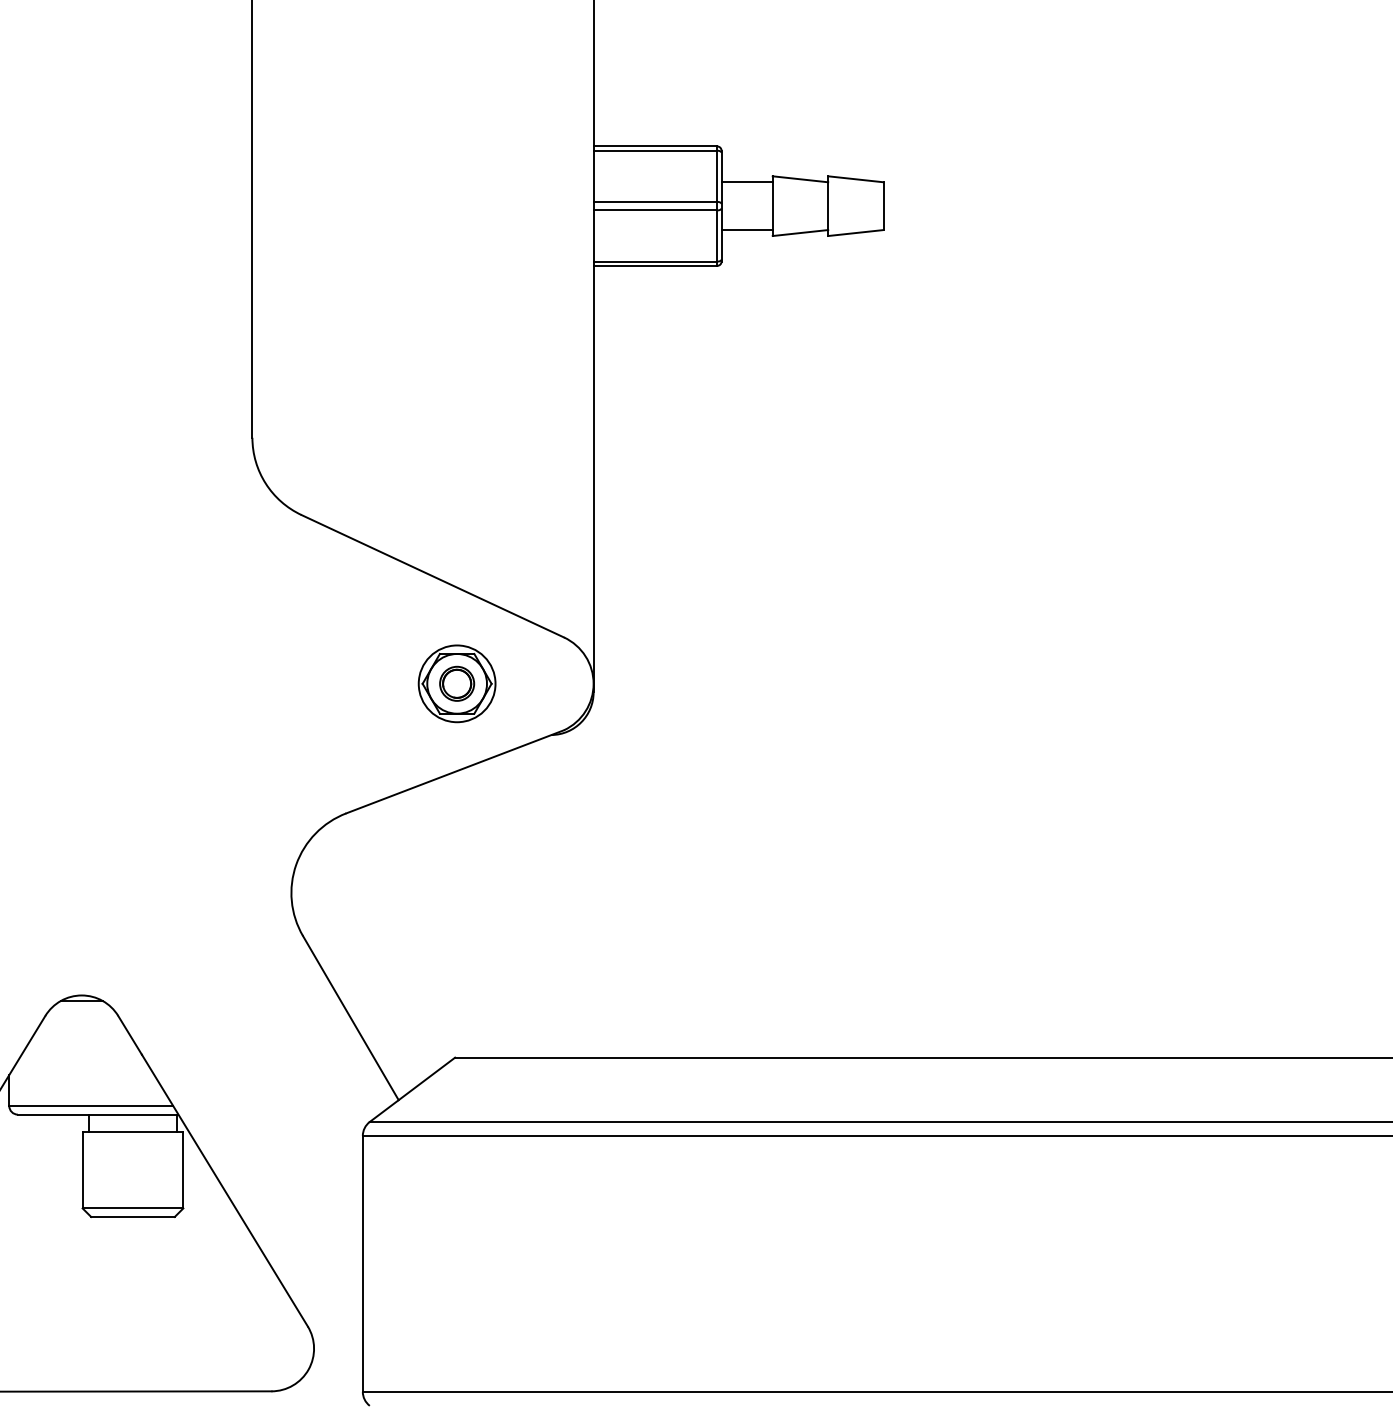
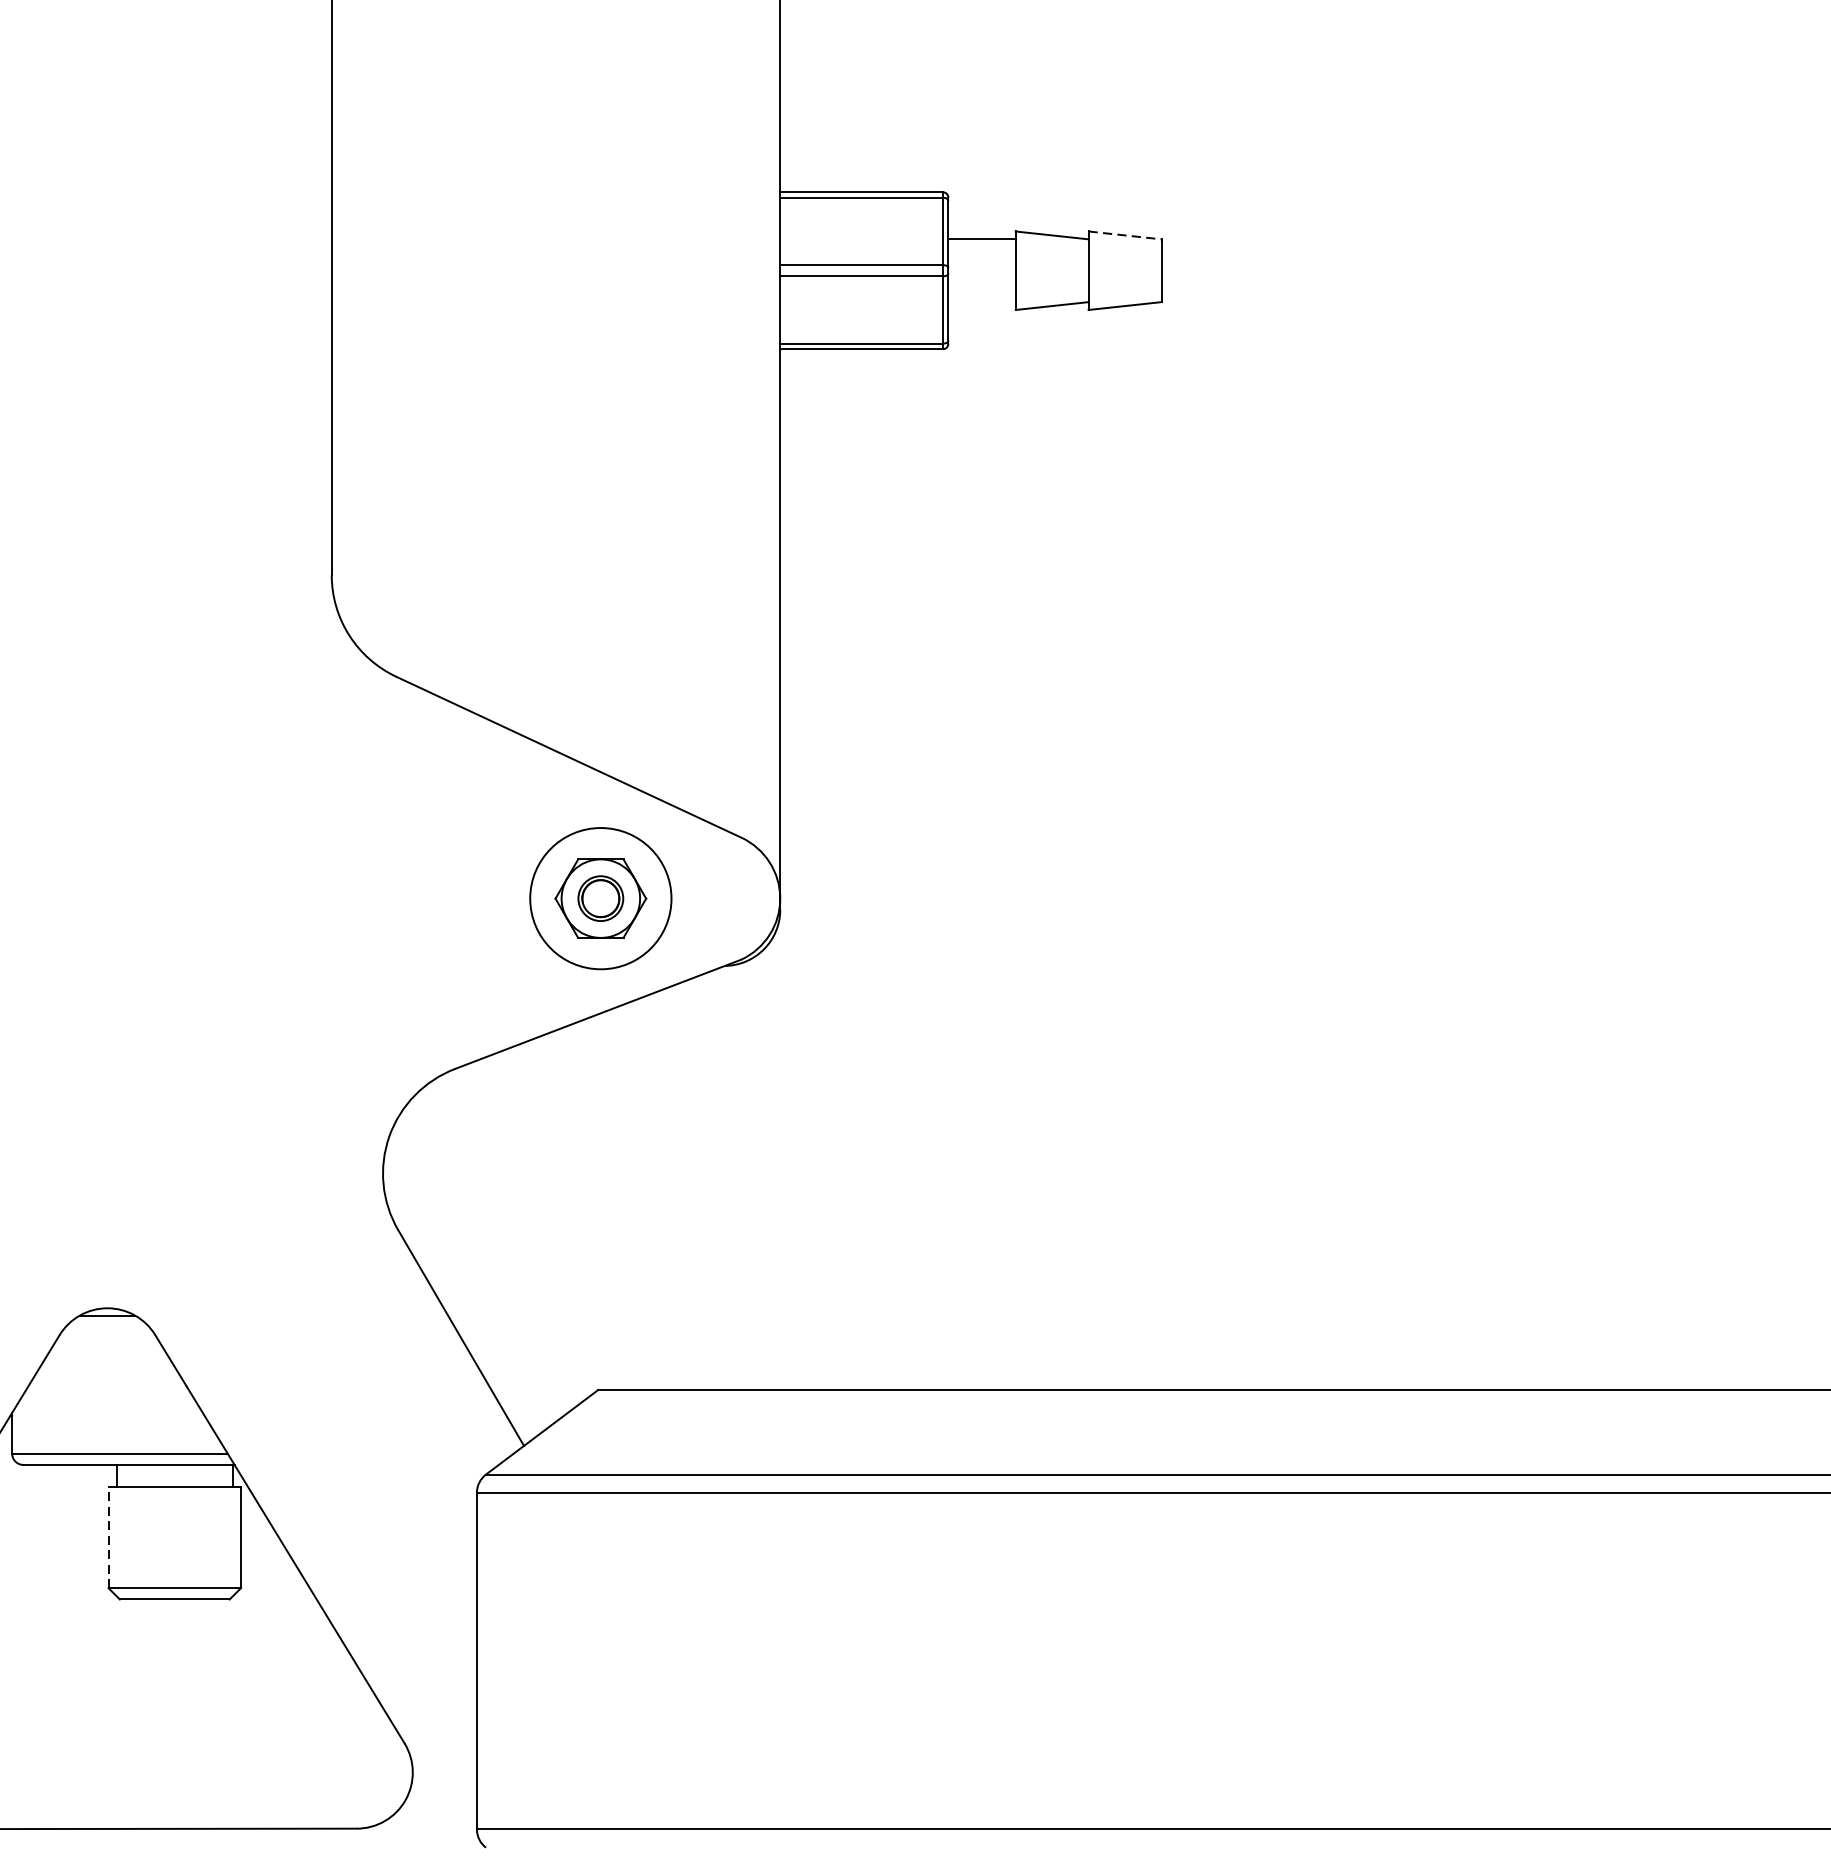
line: (855, 179) -> (1124, 235), solid -> dashed
line: (746, 230) -> (981, 302), removed
circle: (456, 683) -> (600, 898), size x1.4
line: (82, 1169) -> (108, 1537), solid -> dashed

